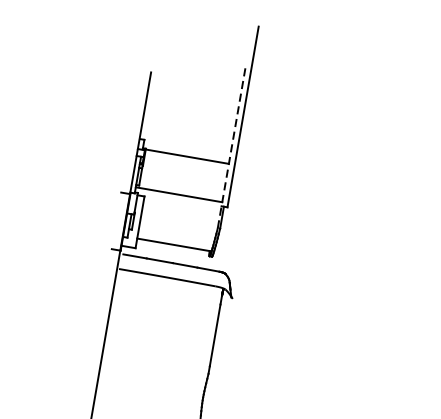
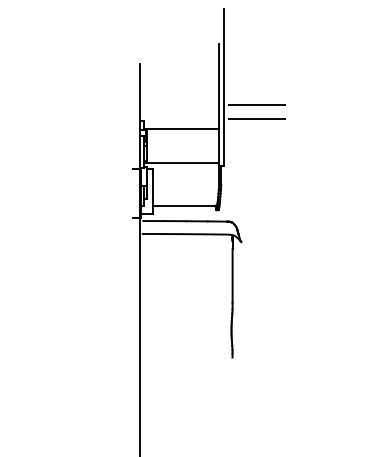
line: (276, 142) -> (256, 104), added
line: (232, 146) -> (219, 114), dashed -> solid
line: (274, 158) -> (256, 118), added

